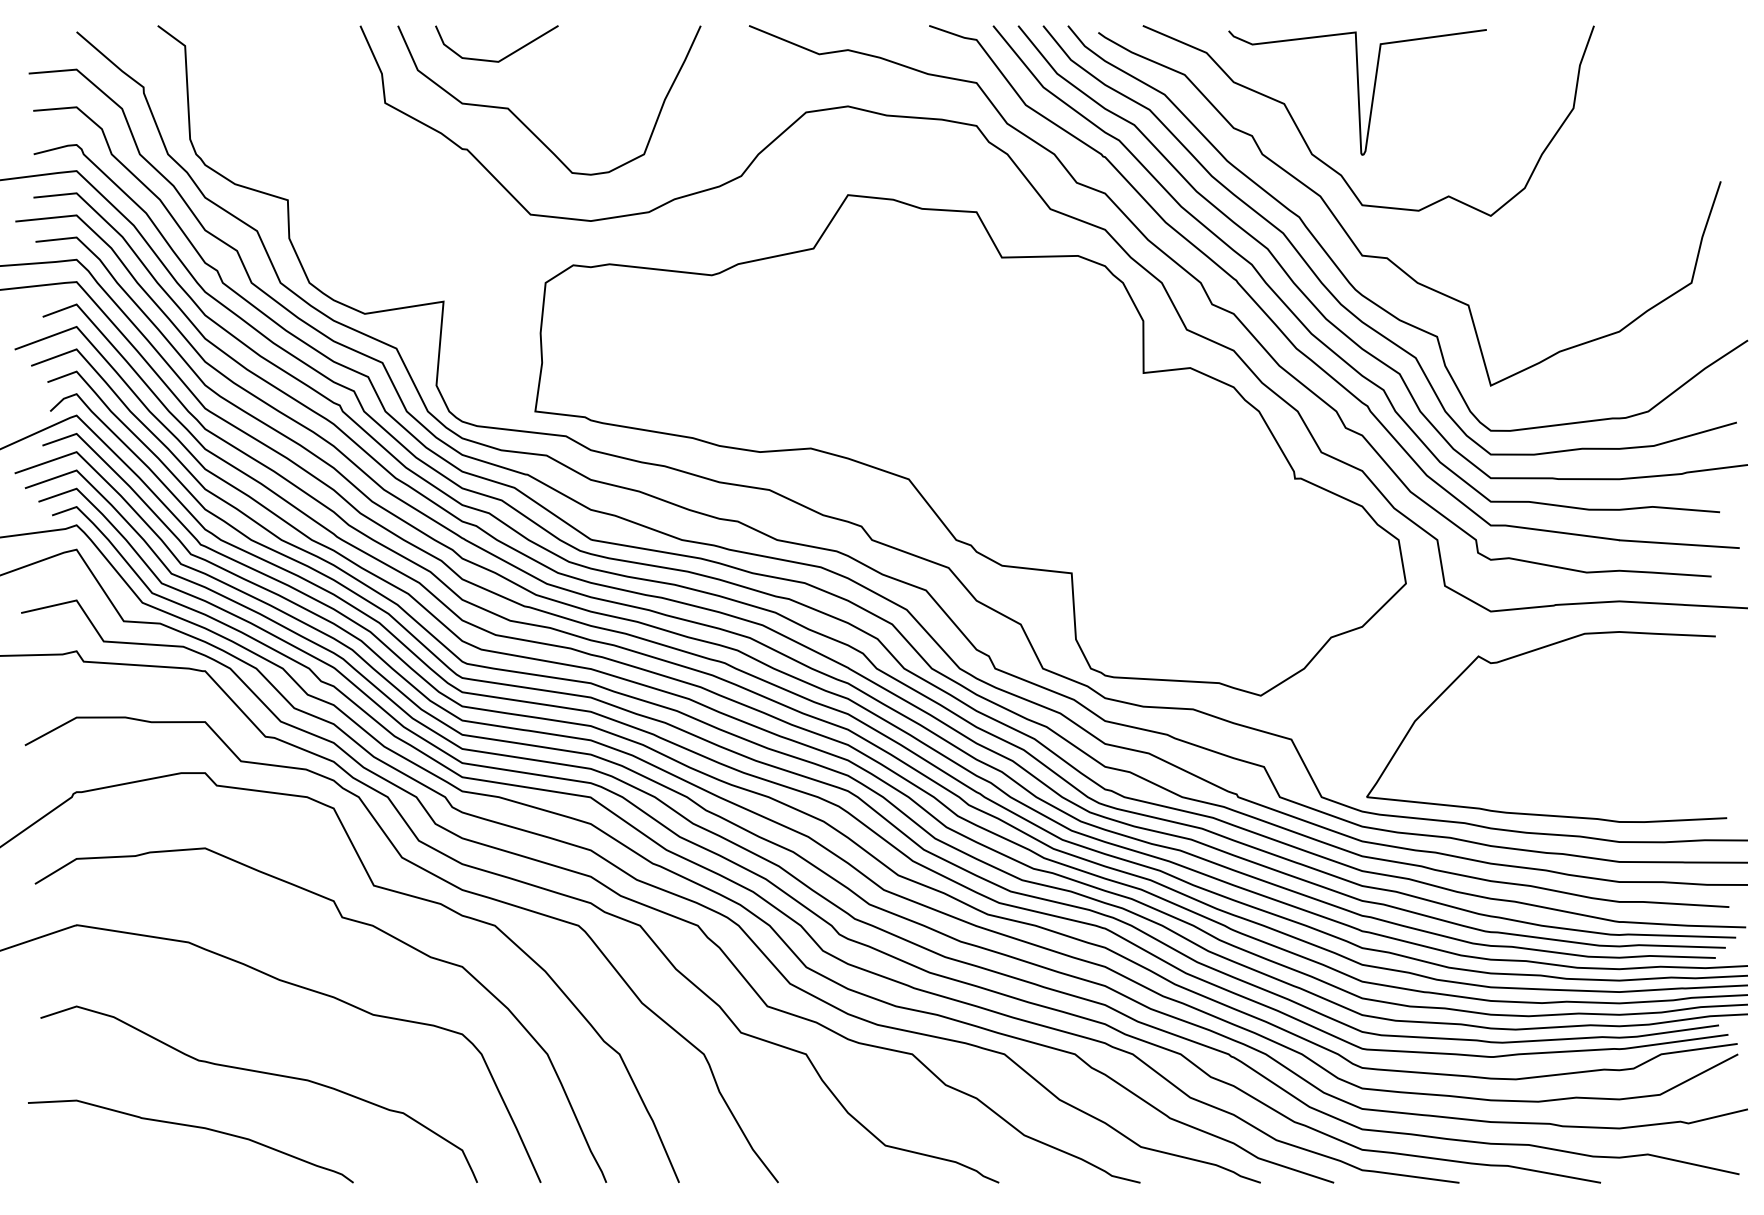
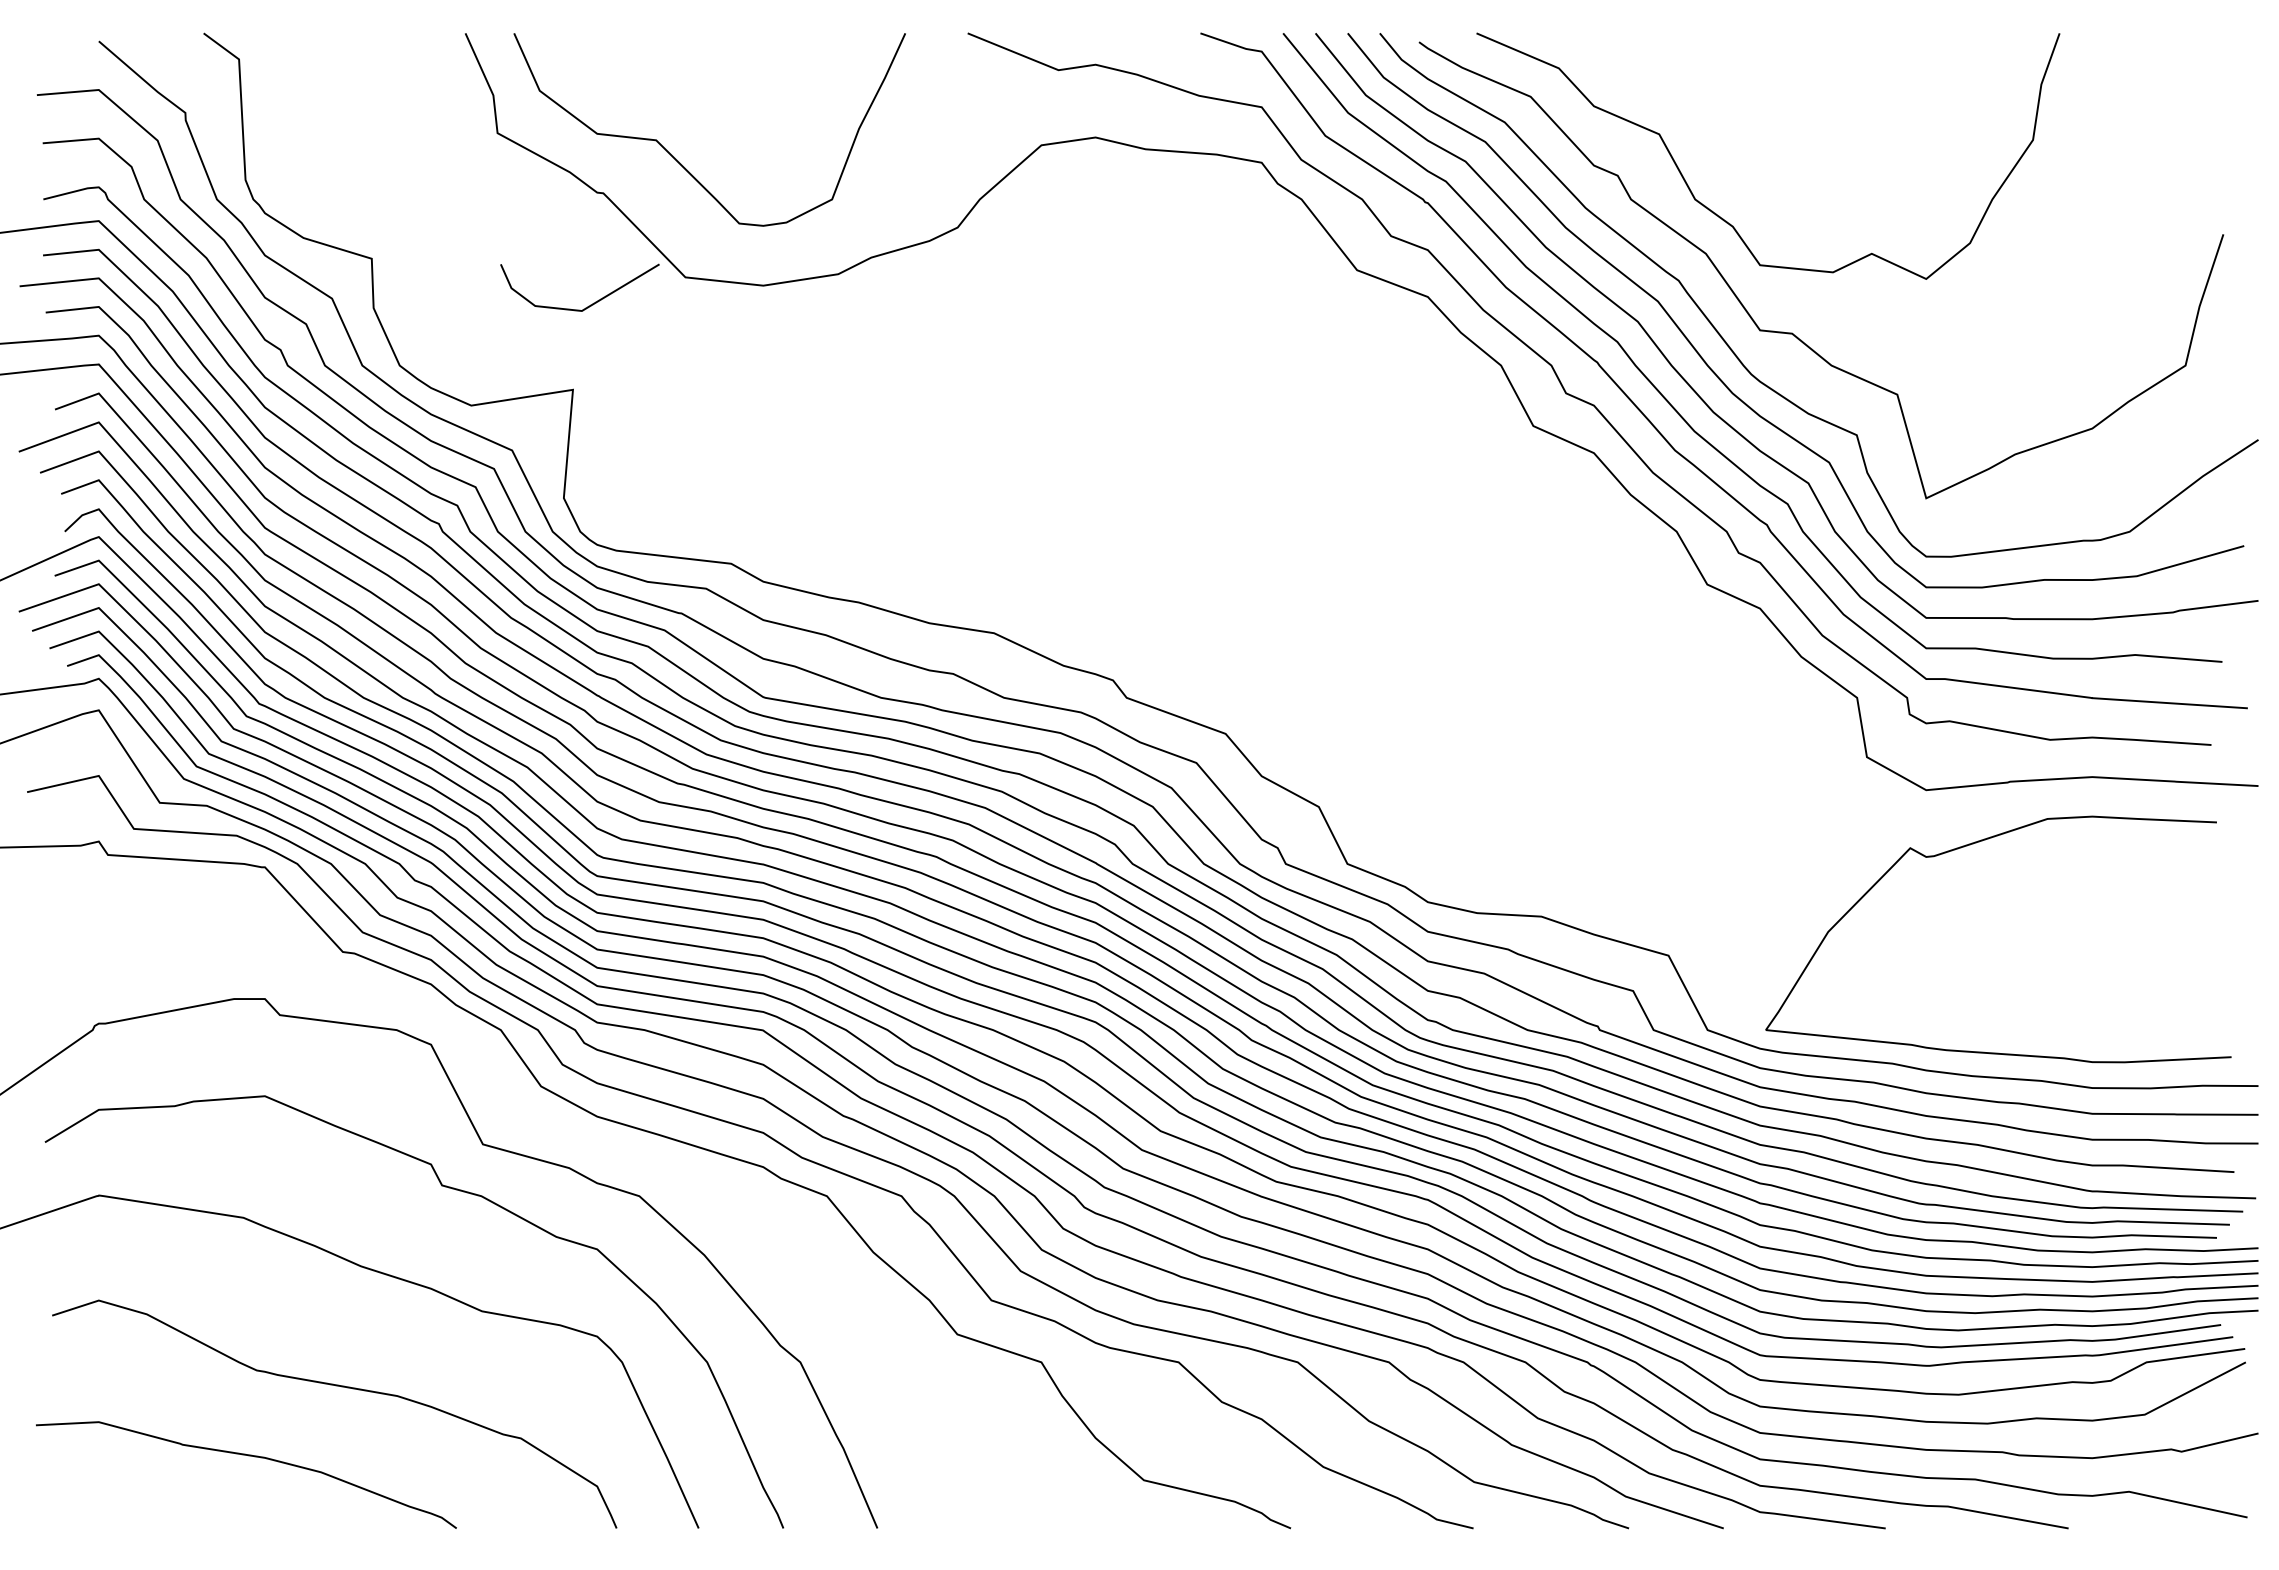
line: (505, 56) -> (590, 304), moved
curve: (1357, 91) -> (1754, 118), removed
part: (970, 445) -> (1253, 575), removed
curve: (439, 878) -> (567, 1135), removed

